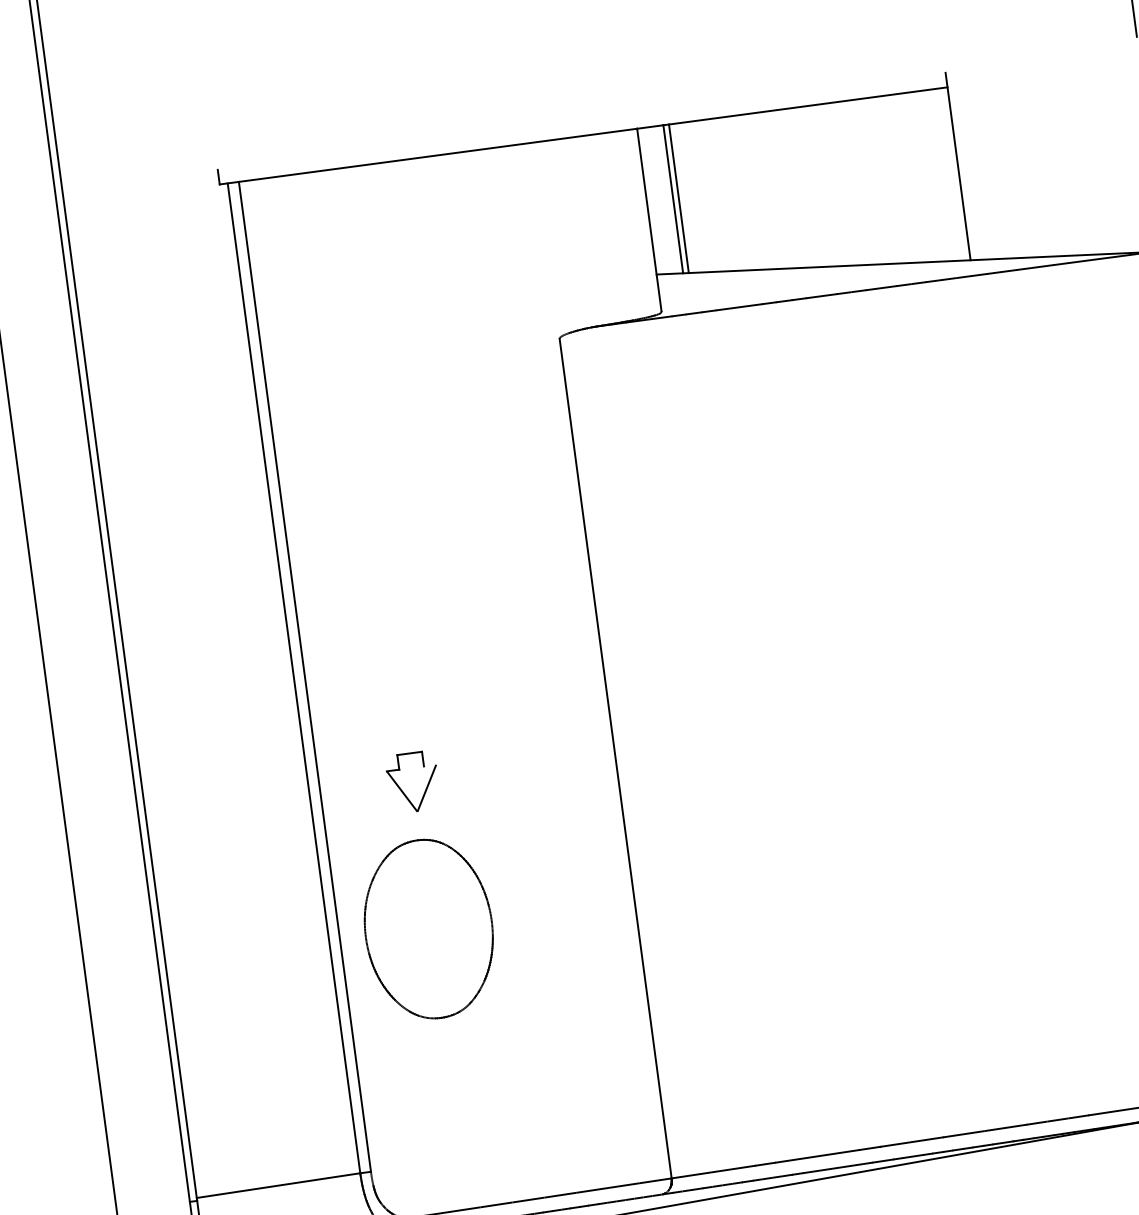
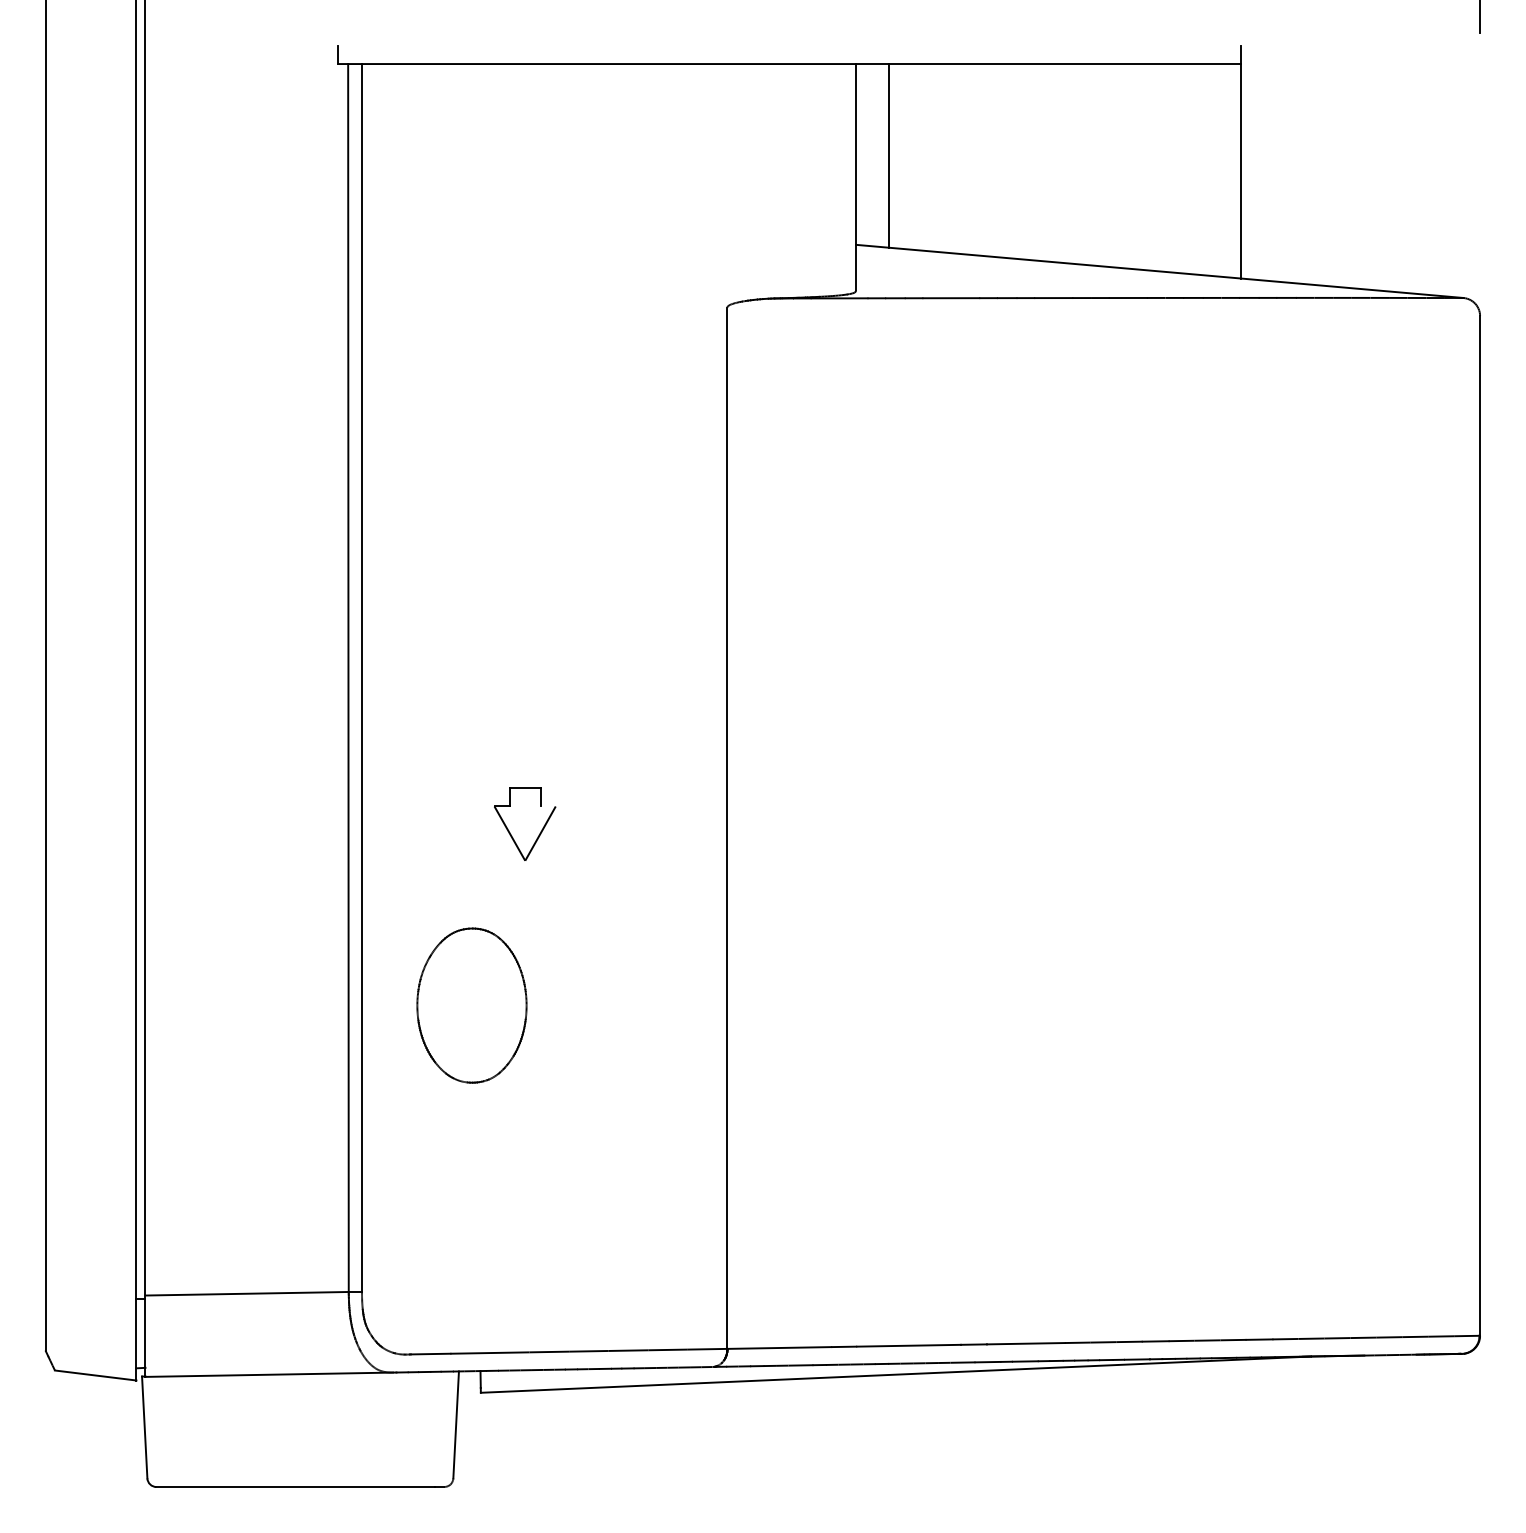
line: (678, 199) -> (895, 156), removed
part: (426, 786) -> (540, 831), moved
part: (428, 929) -> (471, 1005), size x0.7

